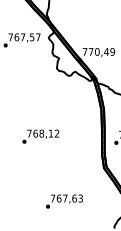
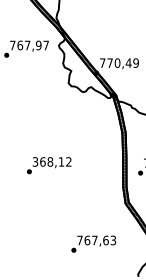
text: (31, 36) -> (38, 44), 767,57 -> 767,97
text: (29, 133) -> (35, 161), 768,12 -> 368,12
text: (64, 201) -> (93, 243), moved

